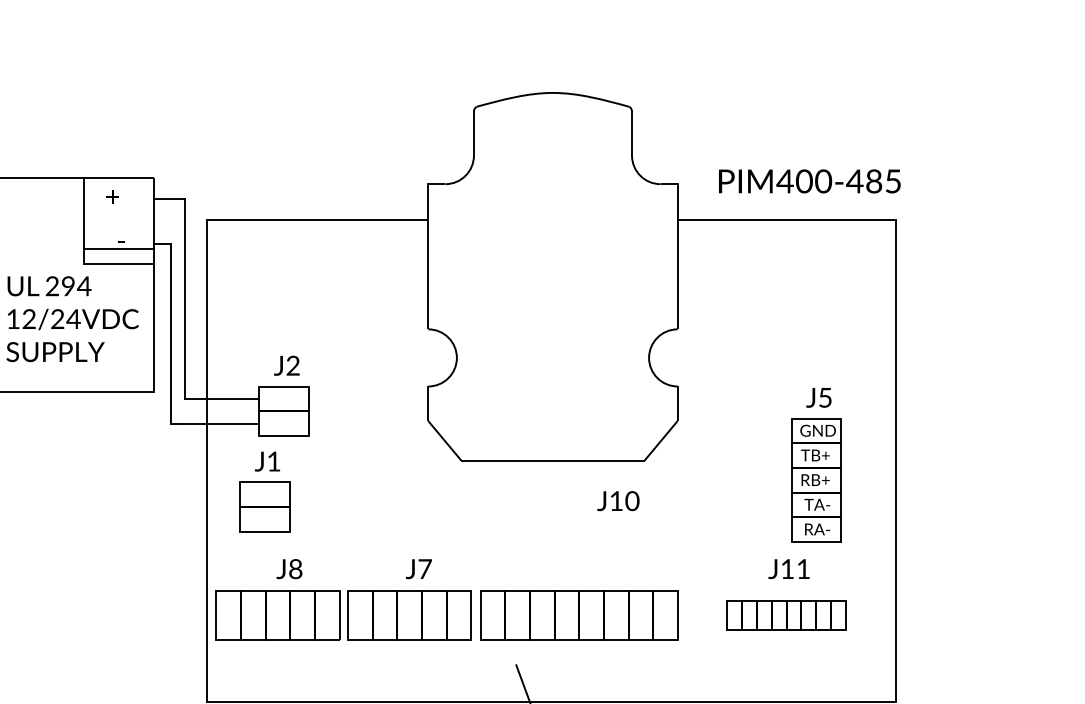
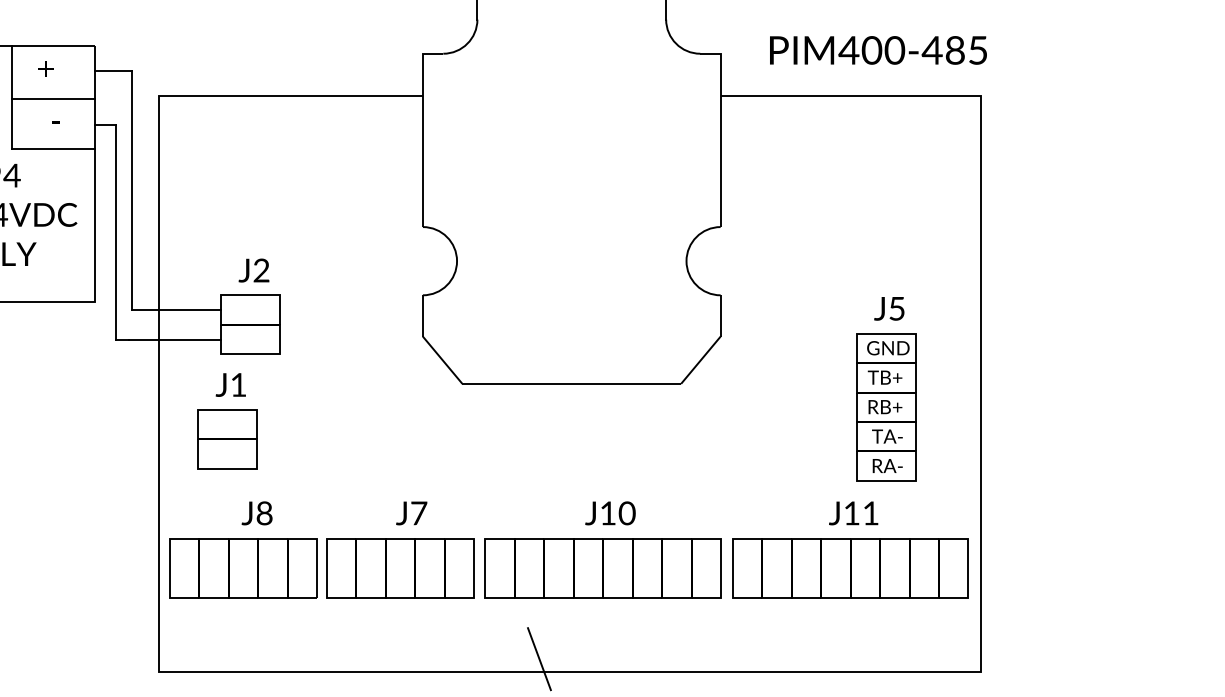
line: (118, 249) -> (52, 99), moved
text: (618, 501) -> (610, 513), moved
part: (786, 615) -> (850, 568), size x1.67

